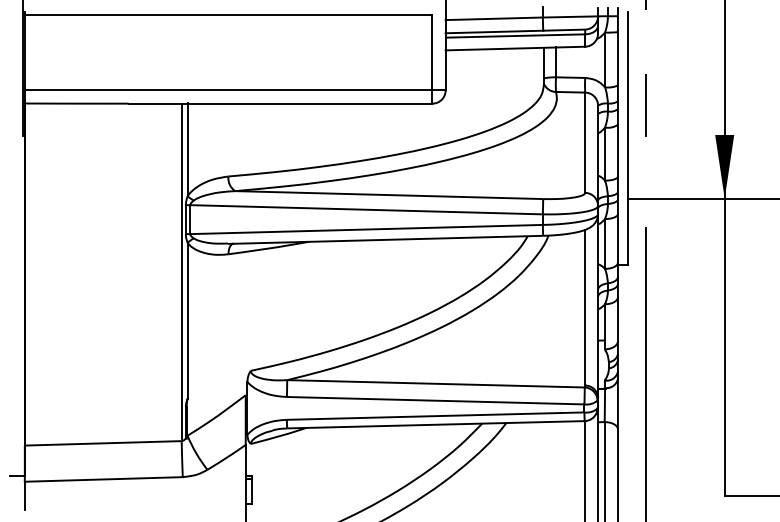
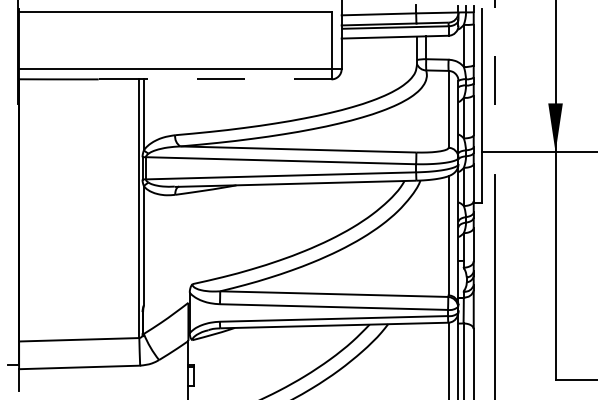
line: (281, 103) -> (215, 79), solid -> dashed

